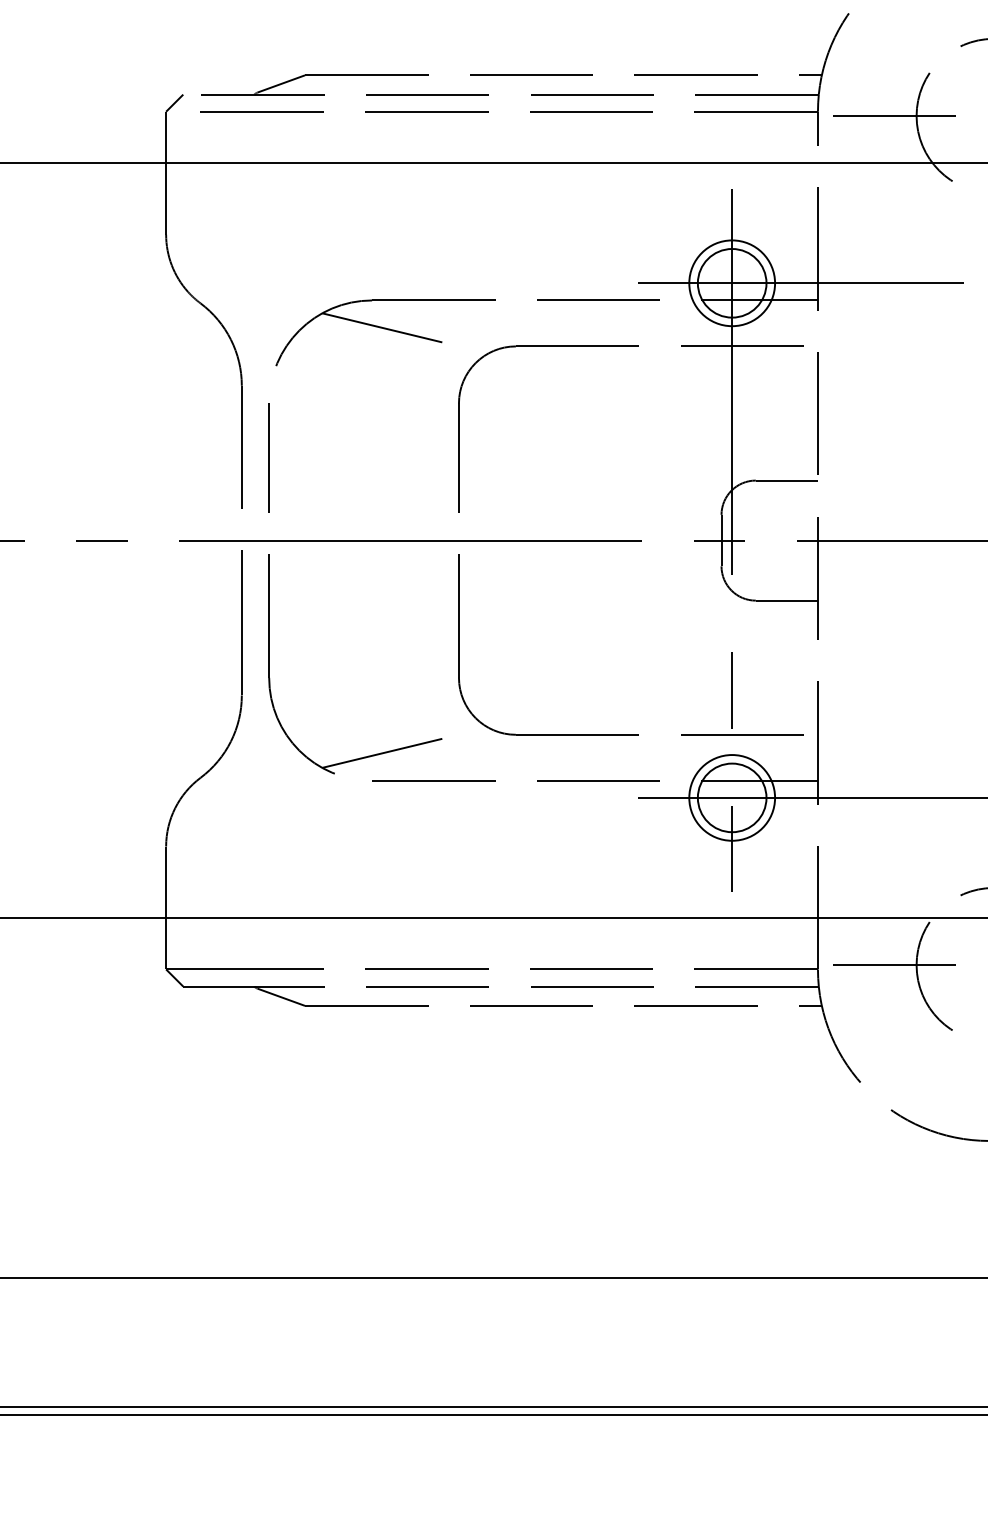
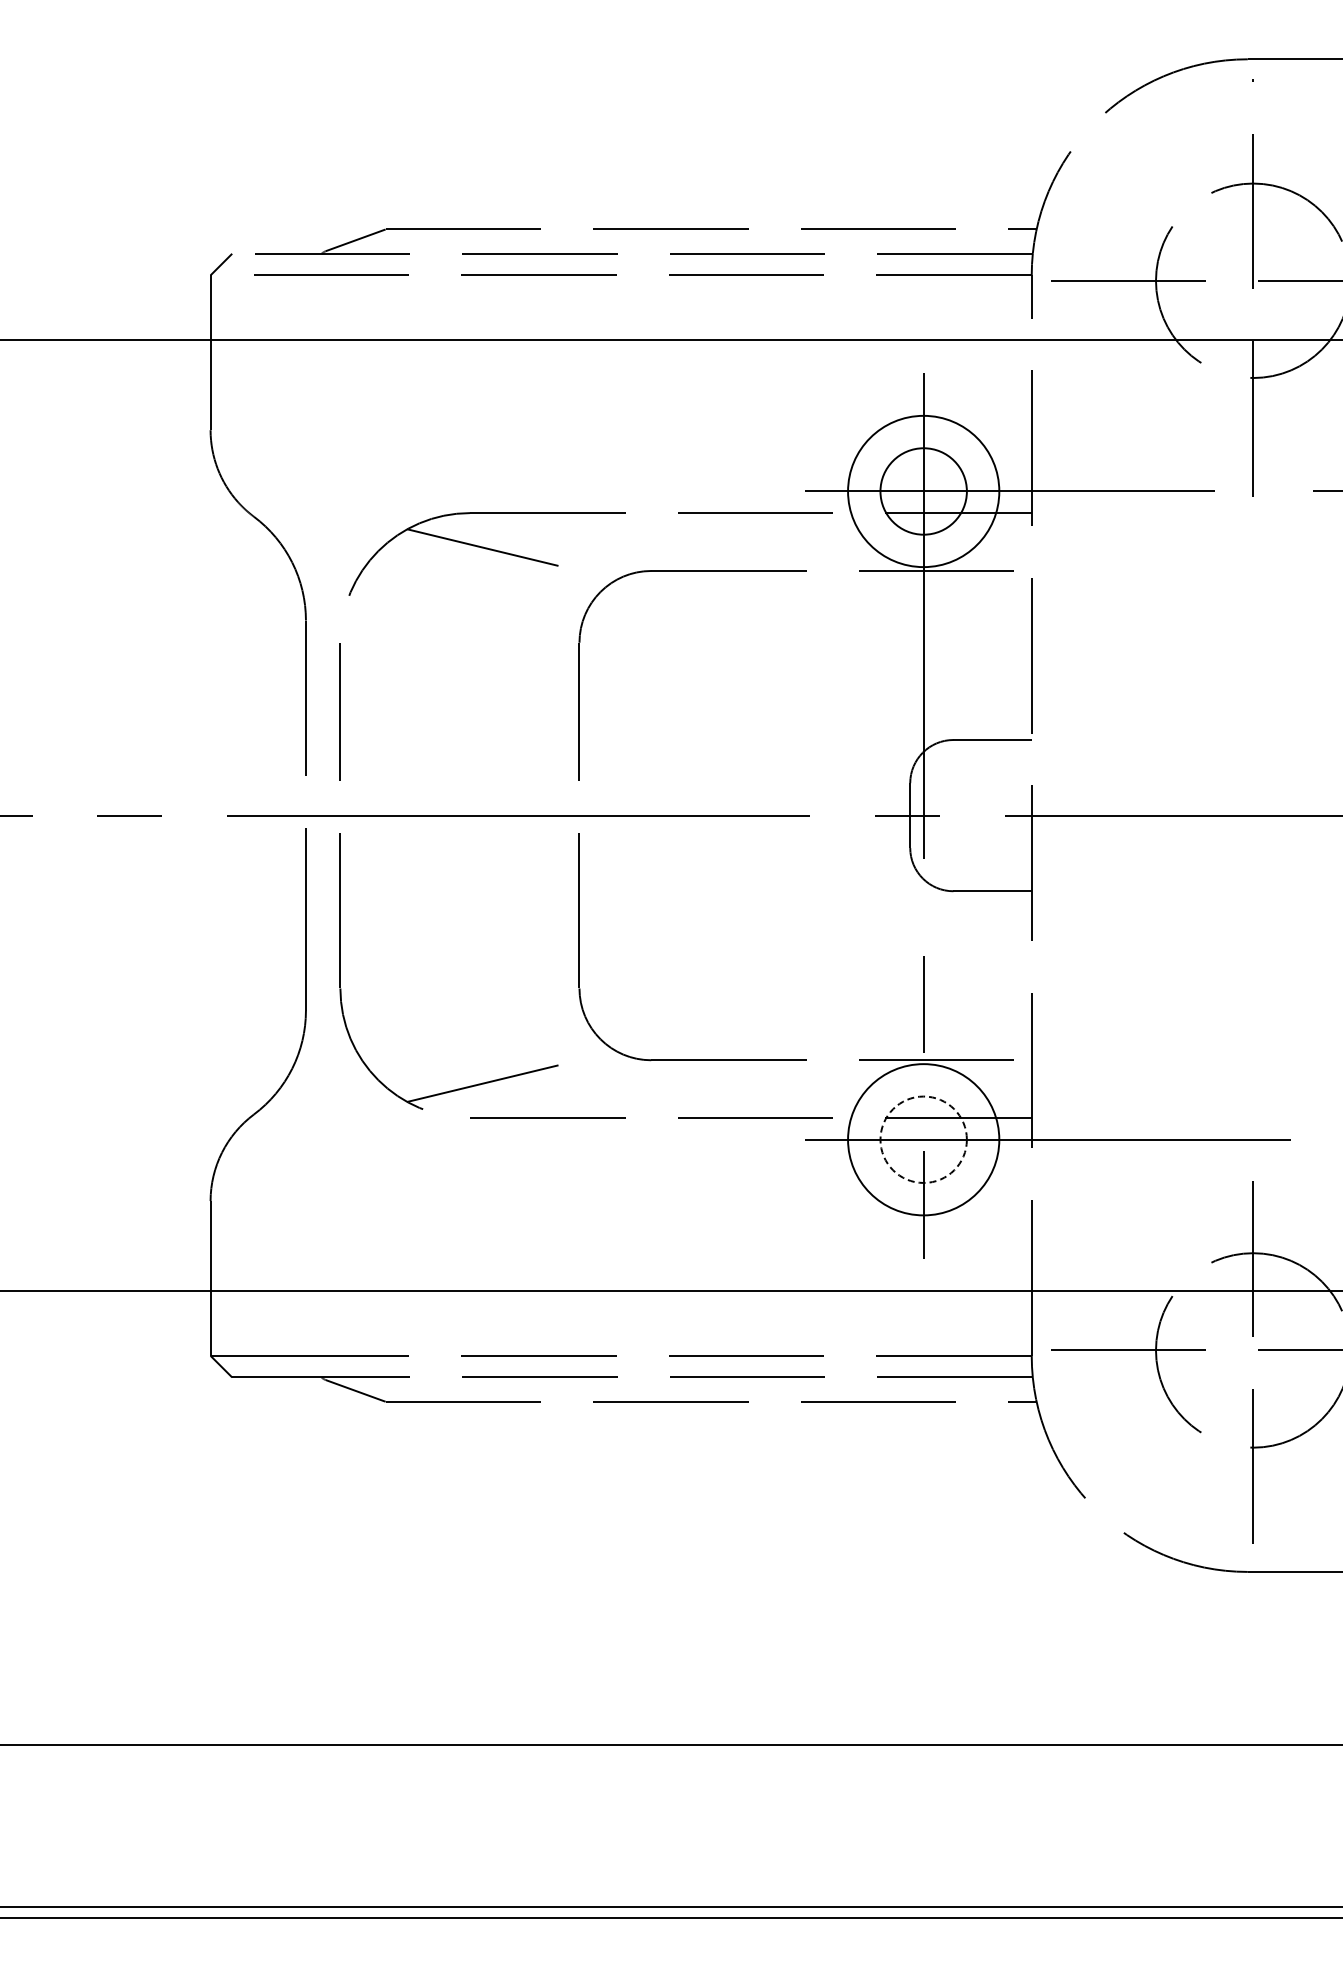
circle: (732, 283) -> (923, 491), size x1.4
circle: (732, 797) -> (923, 1139), size x1.4
circle: (732, 797) -> (923, 1139), solid -> dashed

